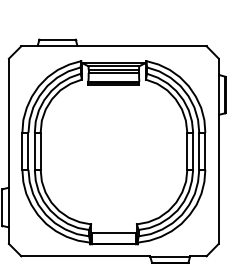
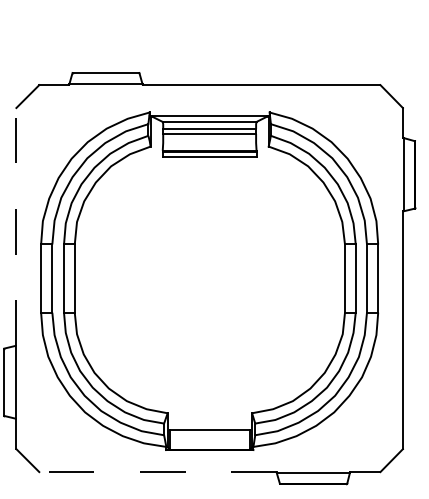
line: (8, 123) -> (15, 227), solid -> dashed
line: (85, 256) -> (157, 472), solid -> dashed

